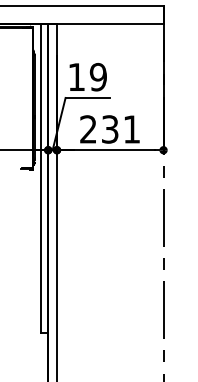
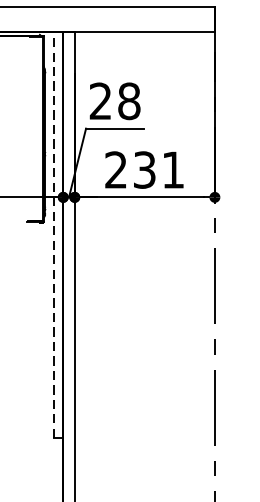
text: (87, 76) -> (114, 100), 19 -> 28
line: (40, 178) -> (53, 234), solid -> dashed

